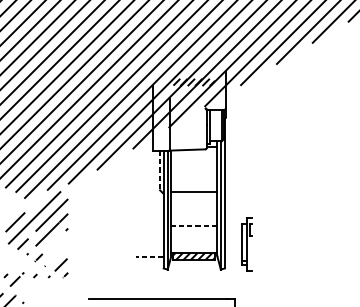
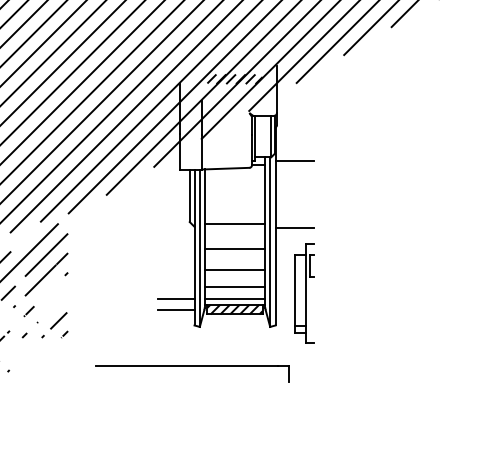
line: (239, 144) -> (294, 161), added
line: (159, 171) -> (189, 196), dashed -> solid
line: (239, 194) -> (294, 227), added
line: (193, 210) -> (234, 248), added
line: (193, 226) -> (234, 269), dashed -> solid
line: (193, 239) -> (234, 286), added
part: (246, 244) -> (304, 293), size x1.43
line: (149, 248) -> (175, 298), added
line: (193, 248) -> (234, 298), added
line: (150, 256) -> (176, 309), dashed -> solid

